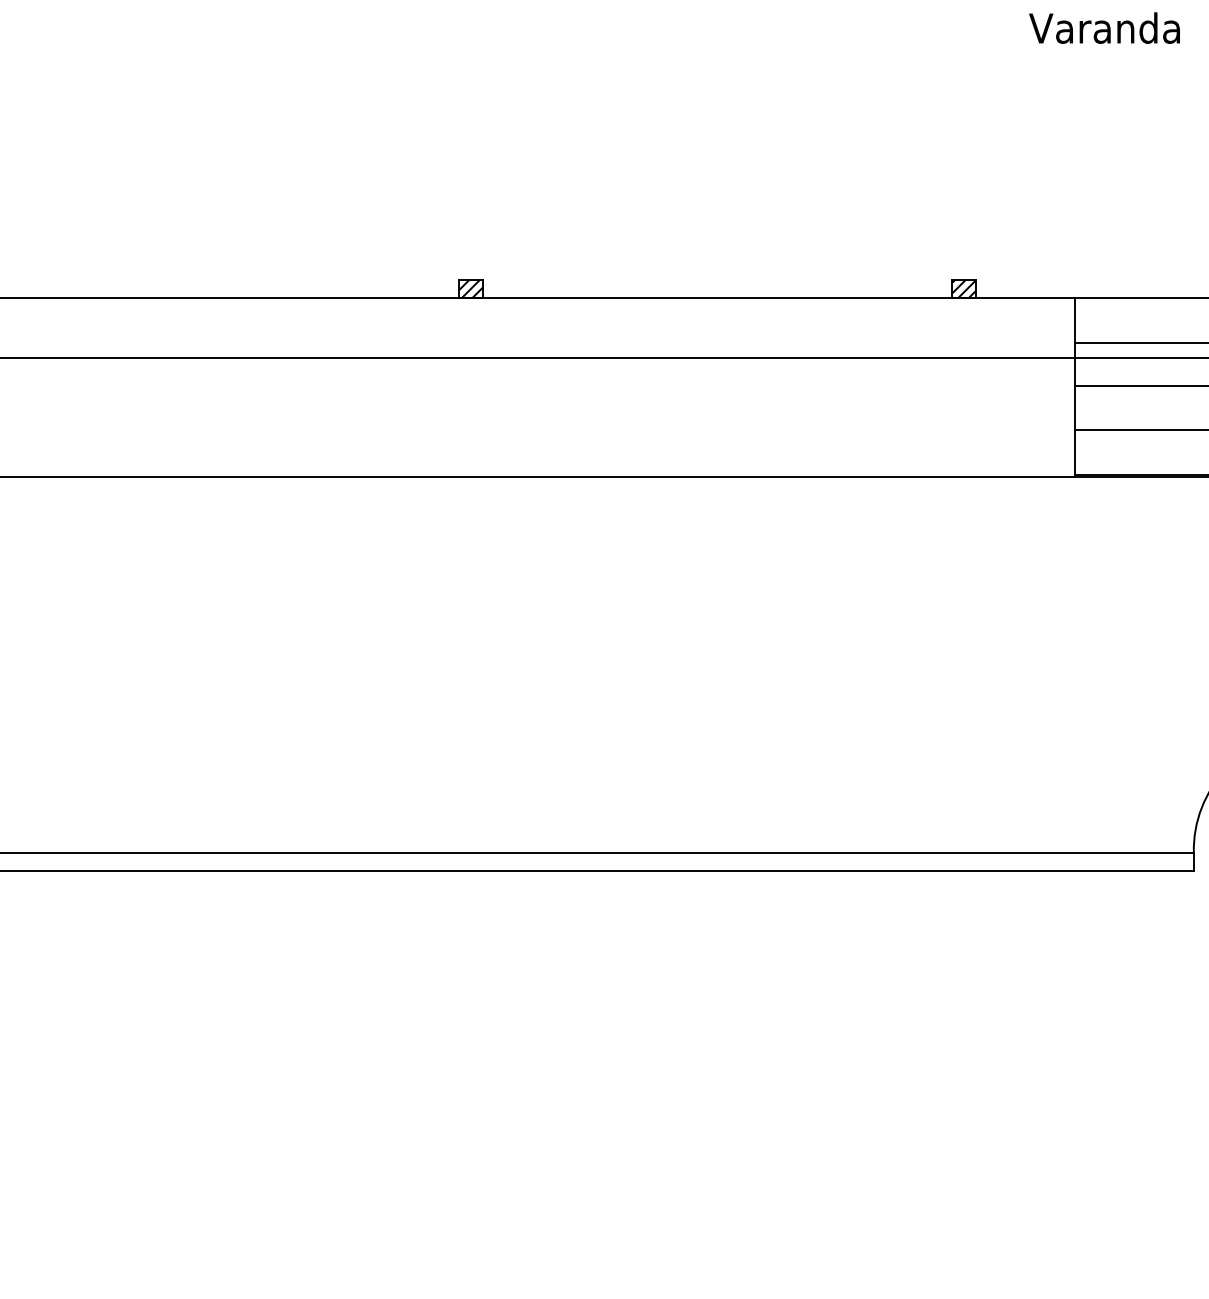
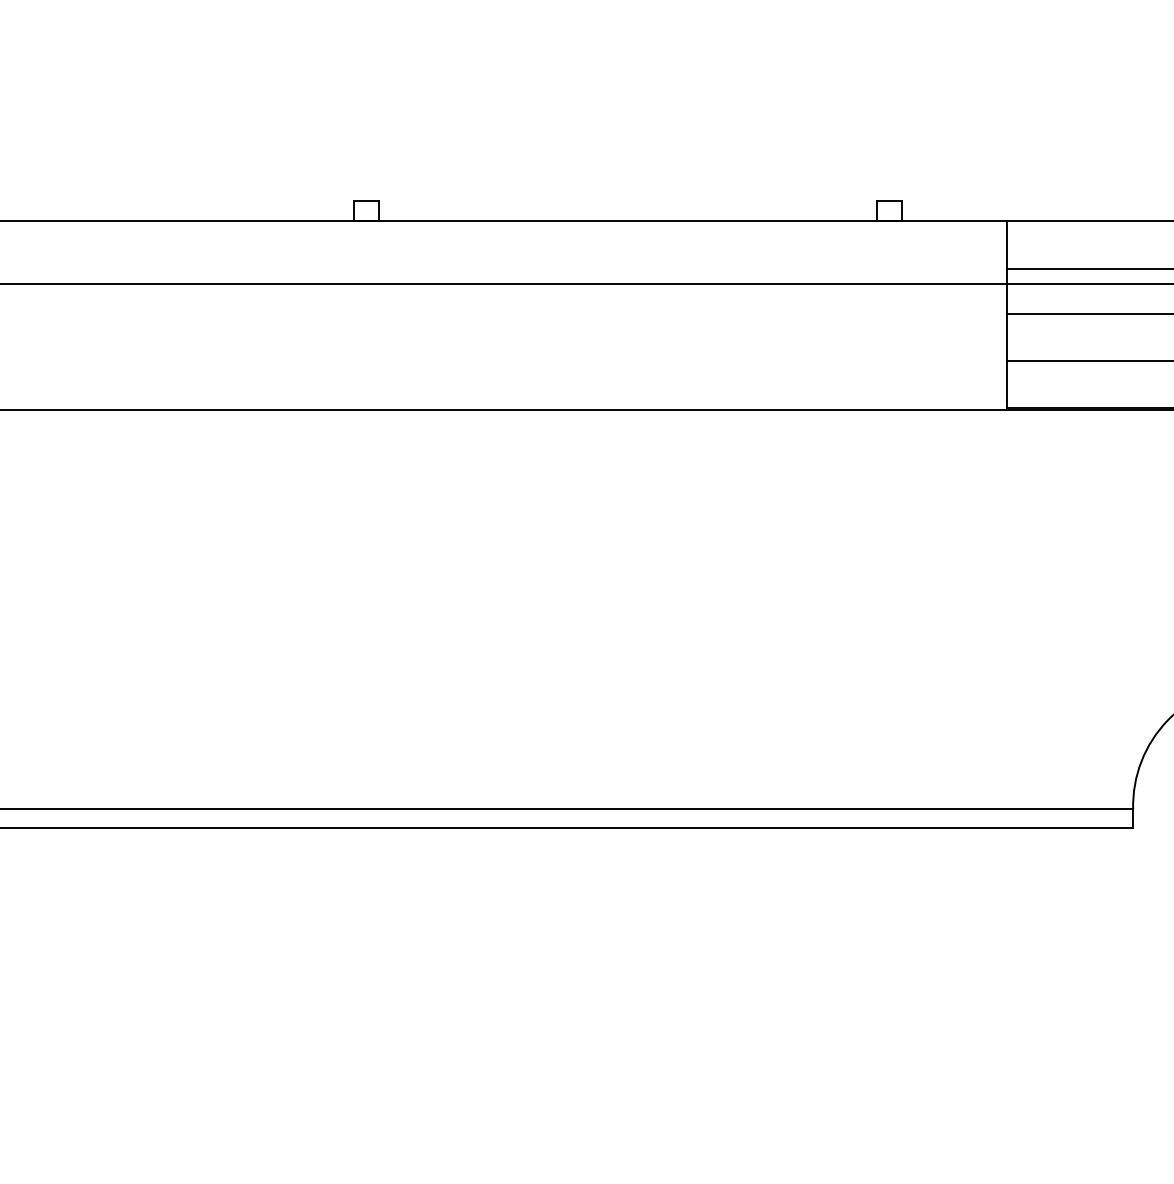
hatch: (470, 288) -> (365, 210), removed
hatch: (964, 288) -> (889, 210), removed

